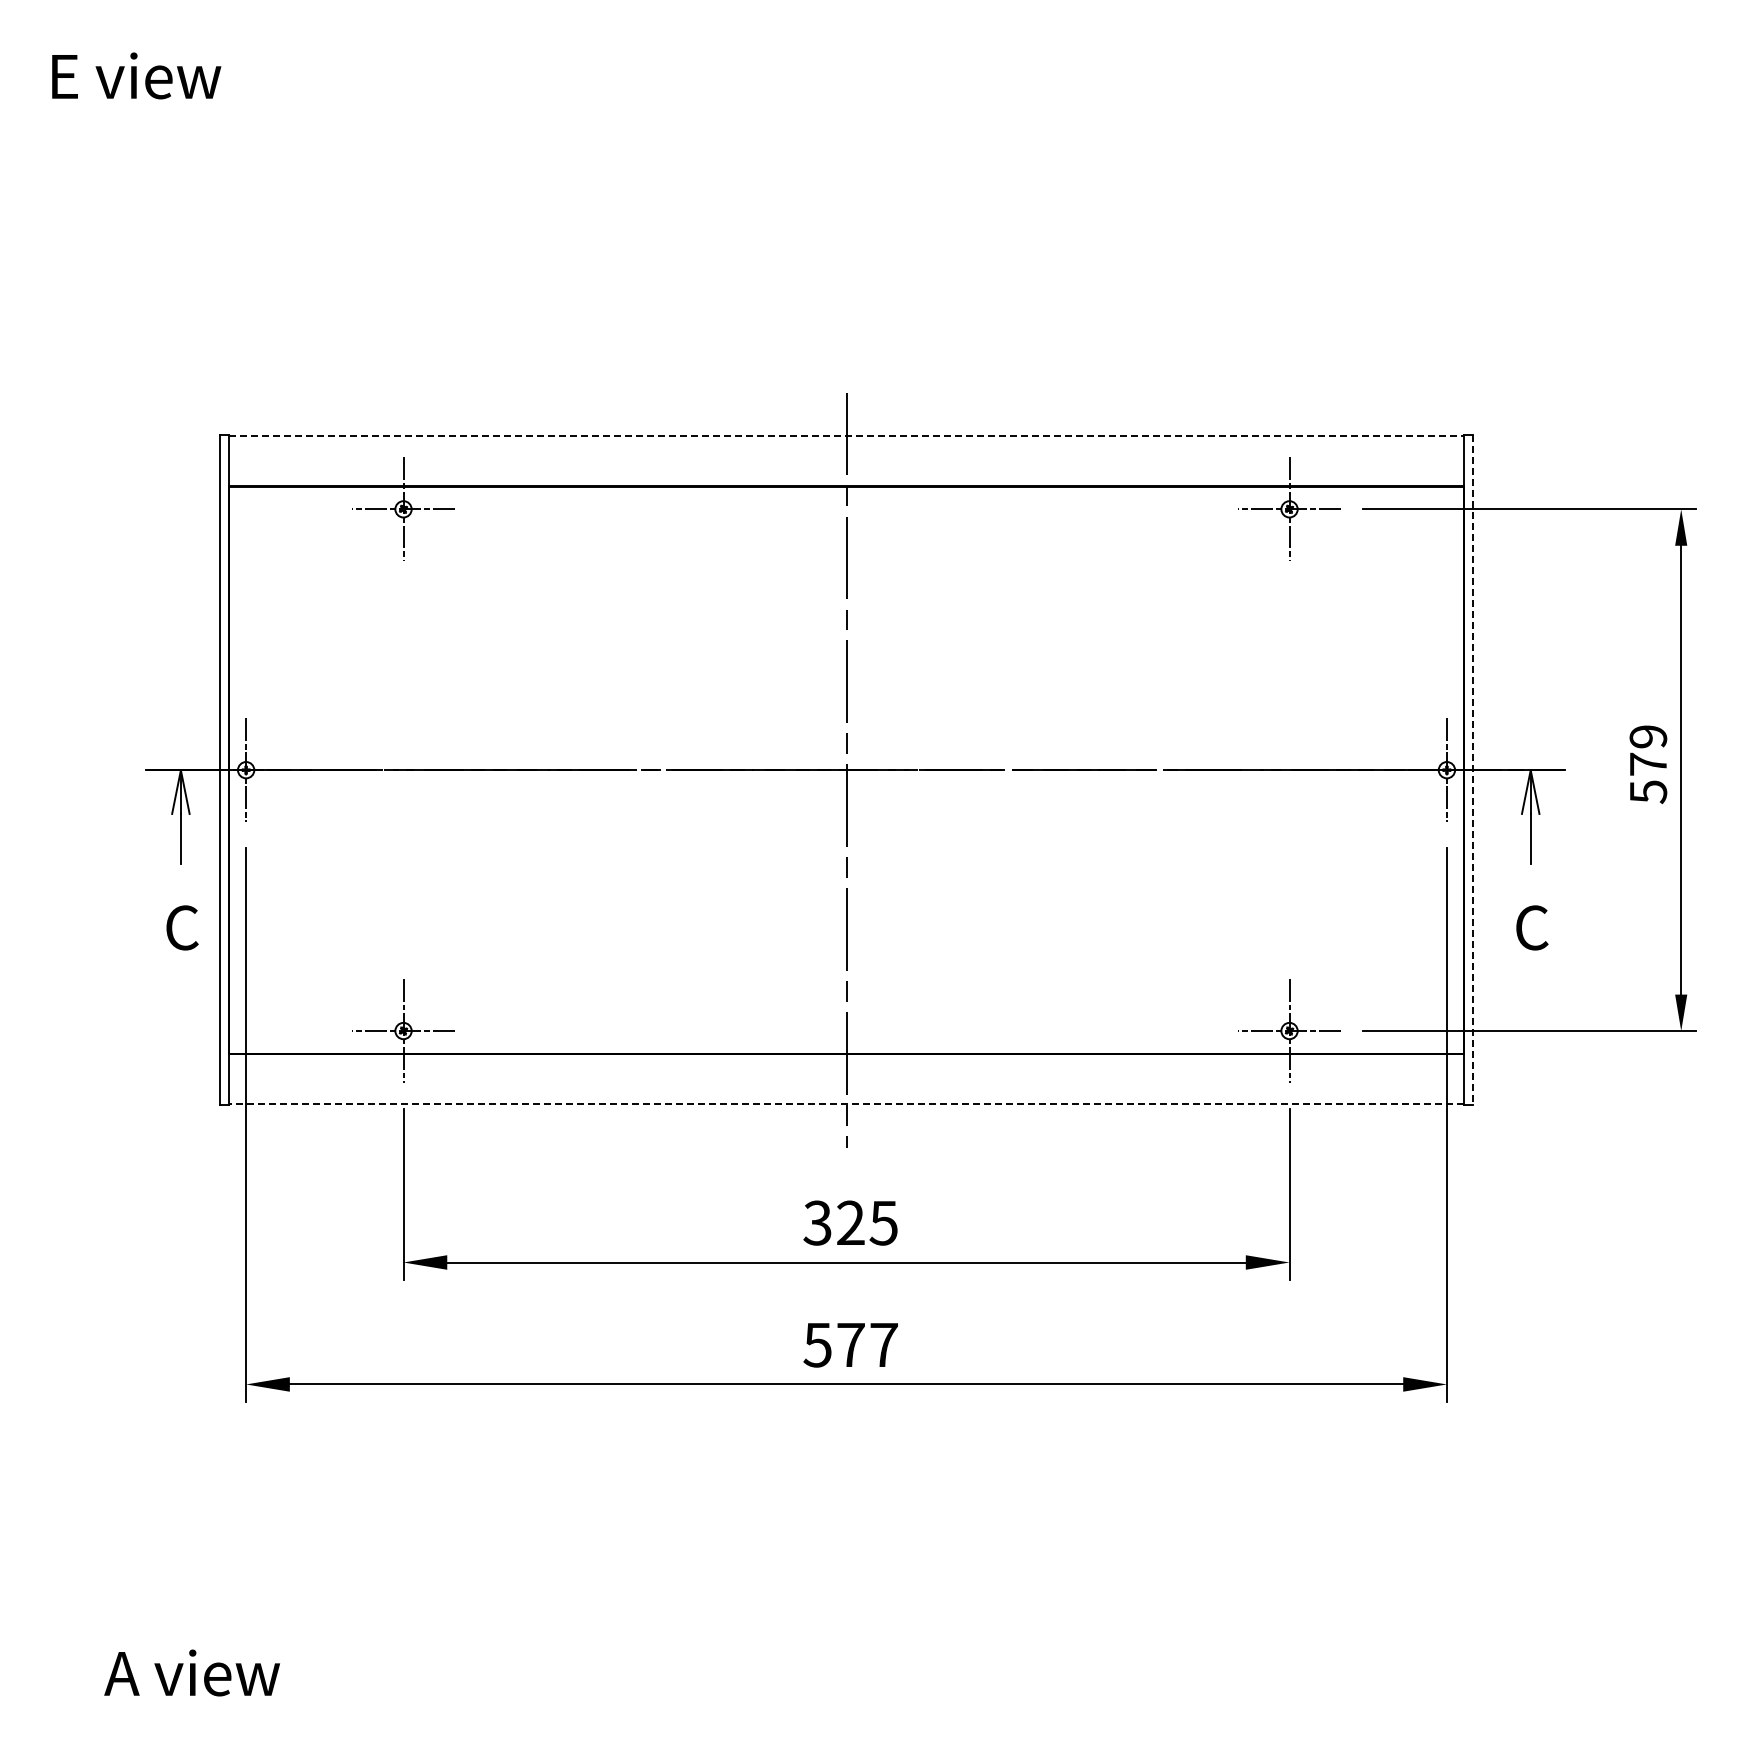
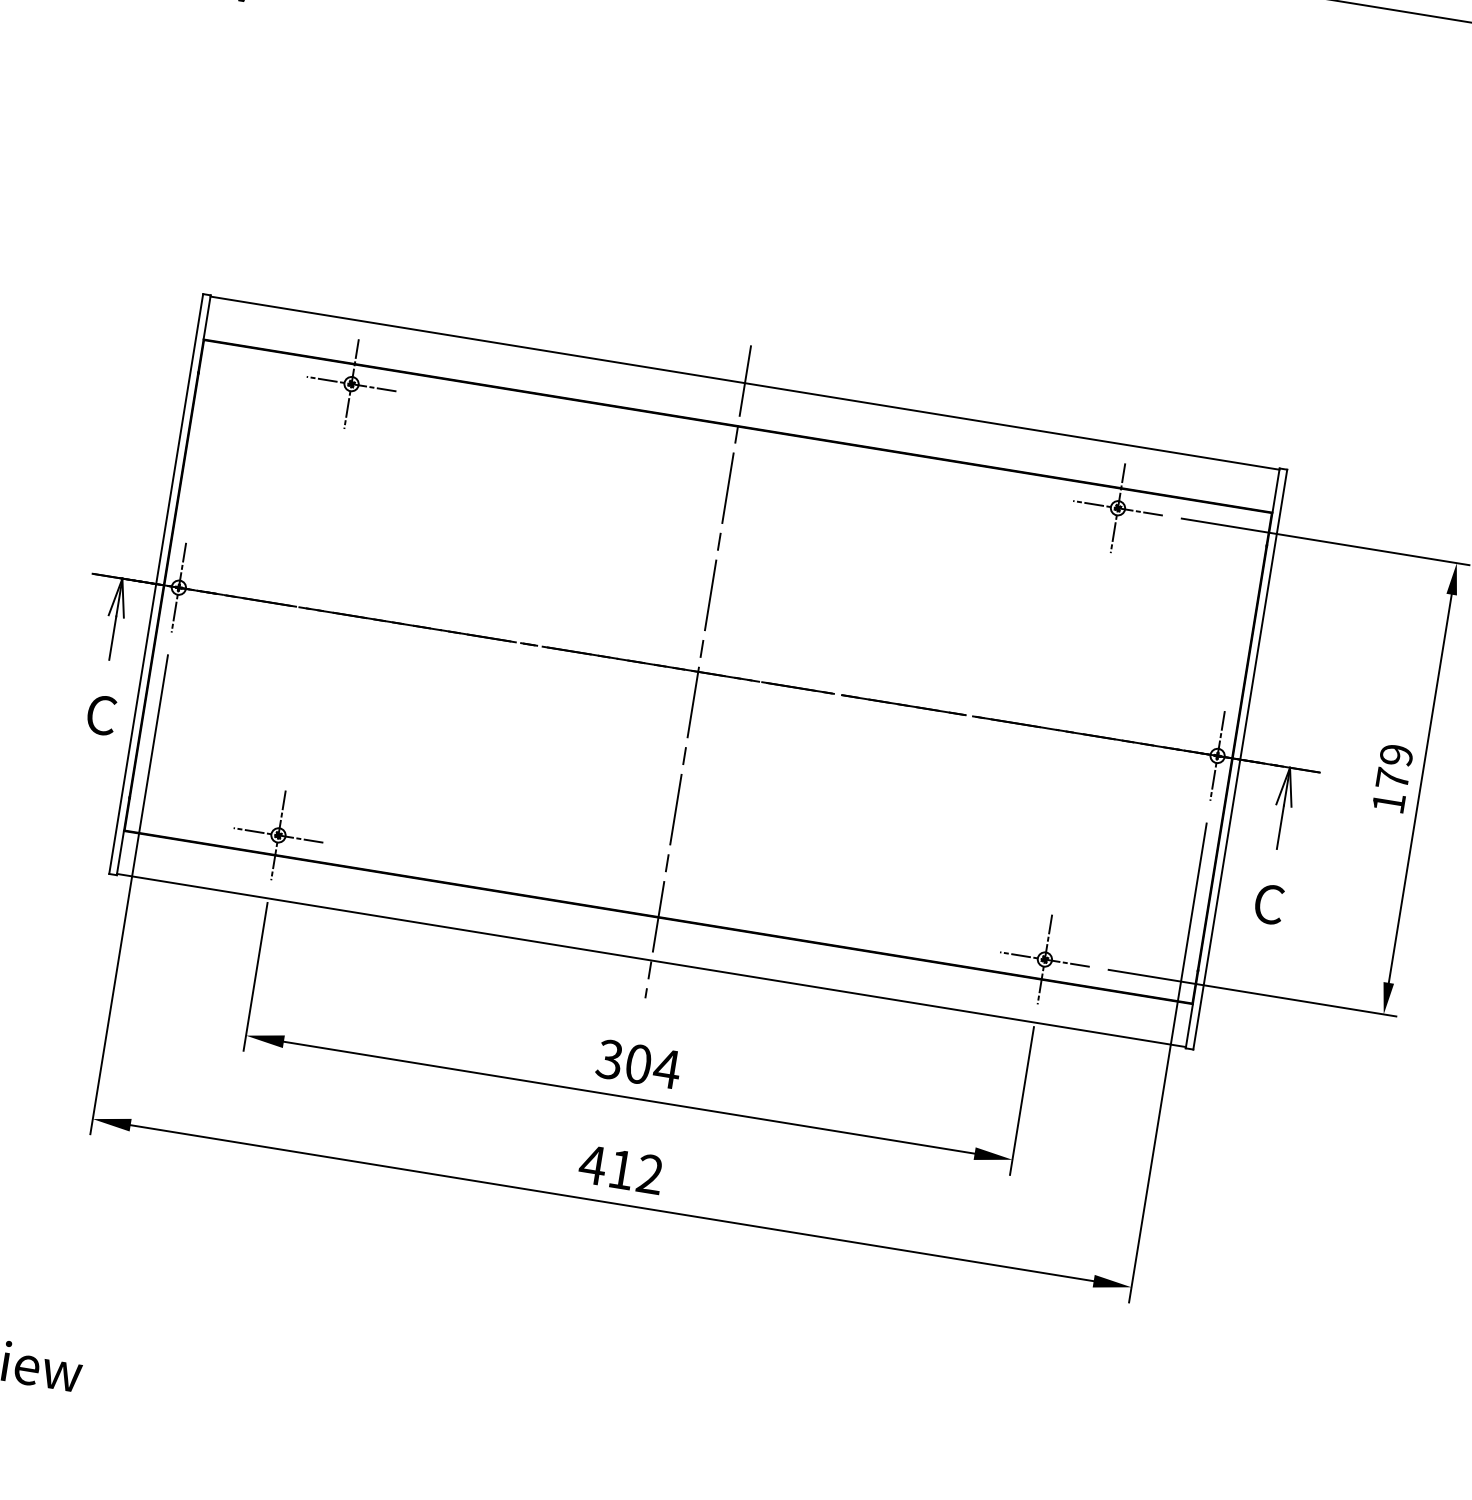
line: (846, 436) -> (744, 383), dashed -> solid
line: (1473, 770) -> (1240, 759), dashed -> solid
text: (1648, 792) -> (1388, 803), 579 -> 179
line: (846, 1103) -> (651, 960), dashed -> solid
text: (867, 1222) -> (653, 1066), 325 -> 304
text: (849, 1344) -> (620, 1169), 577 -> 412

